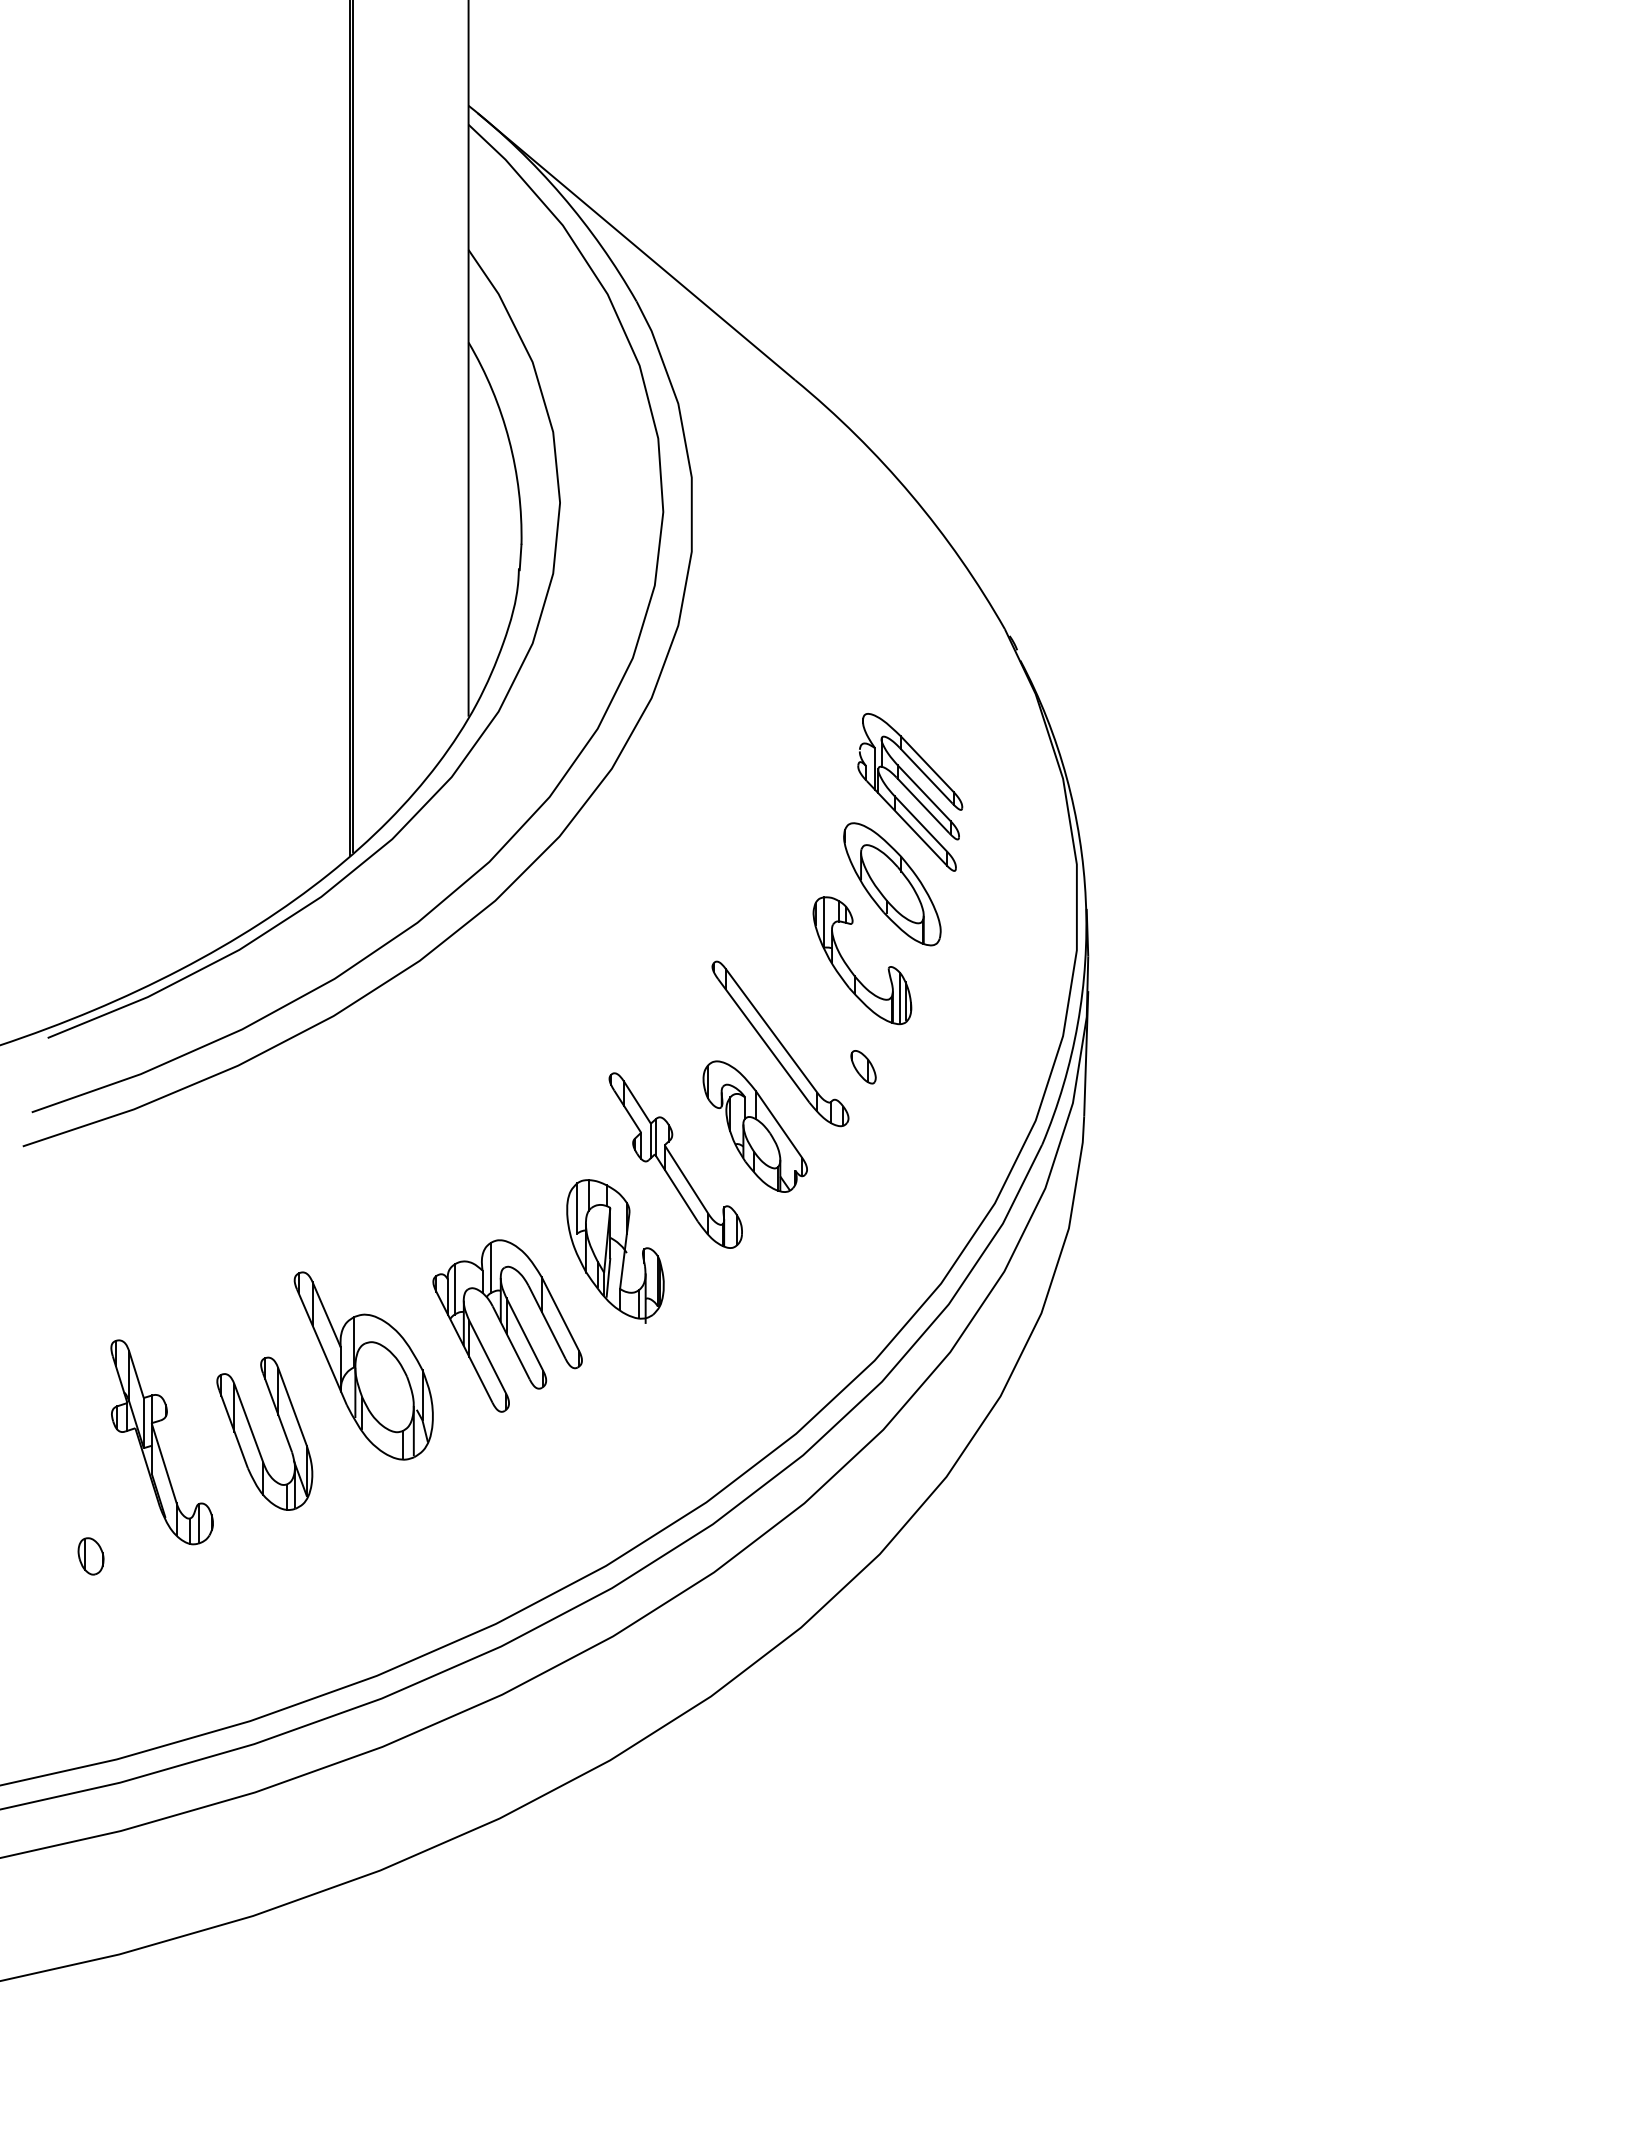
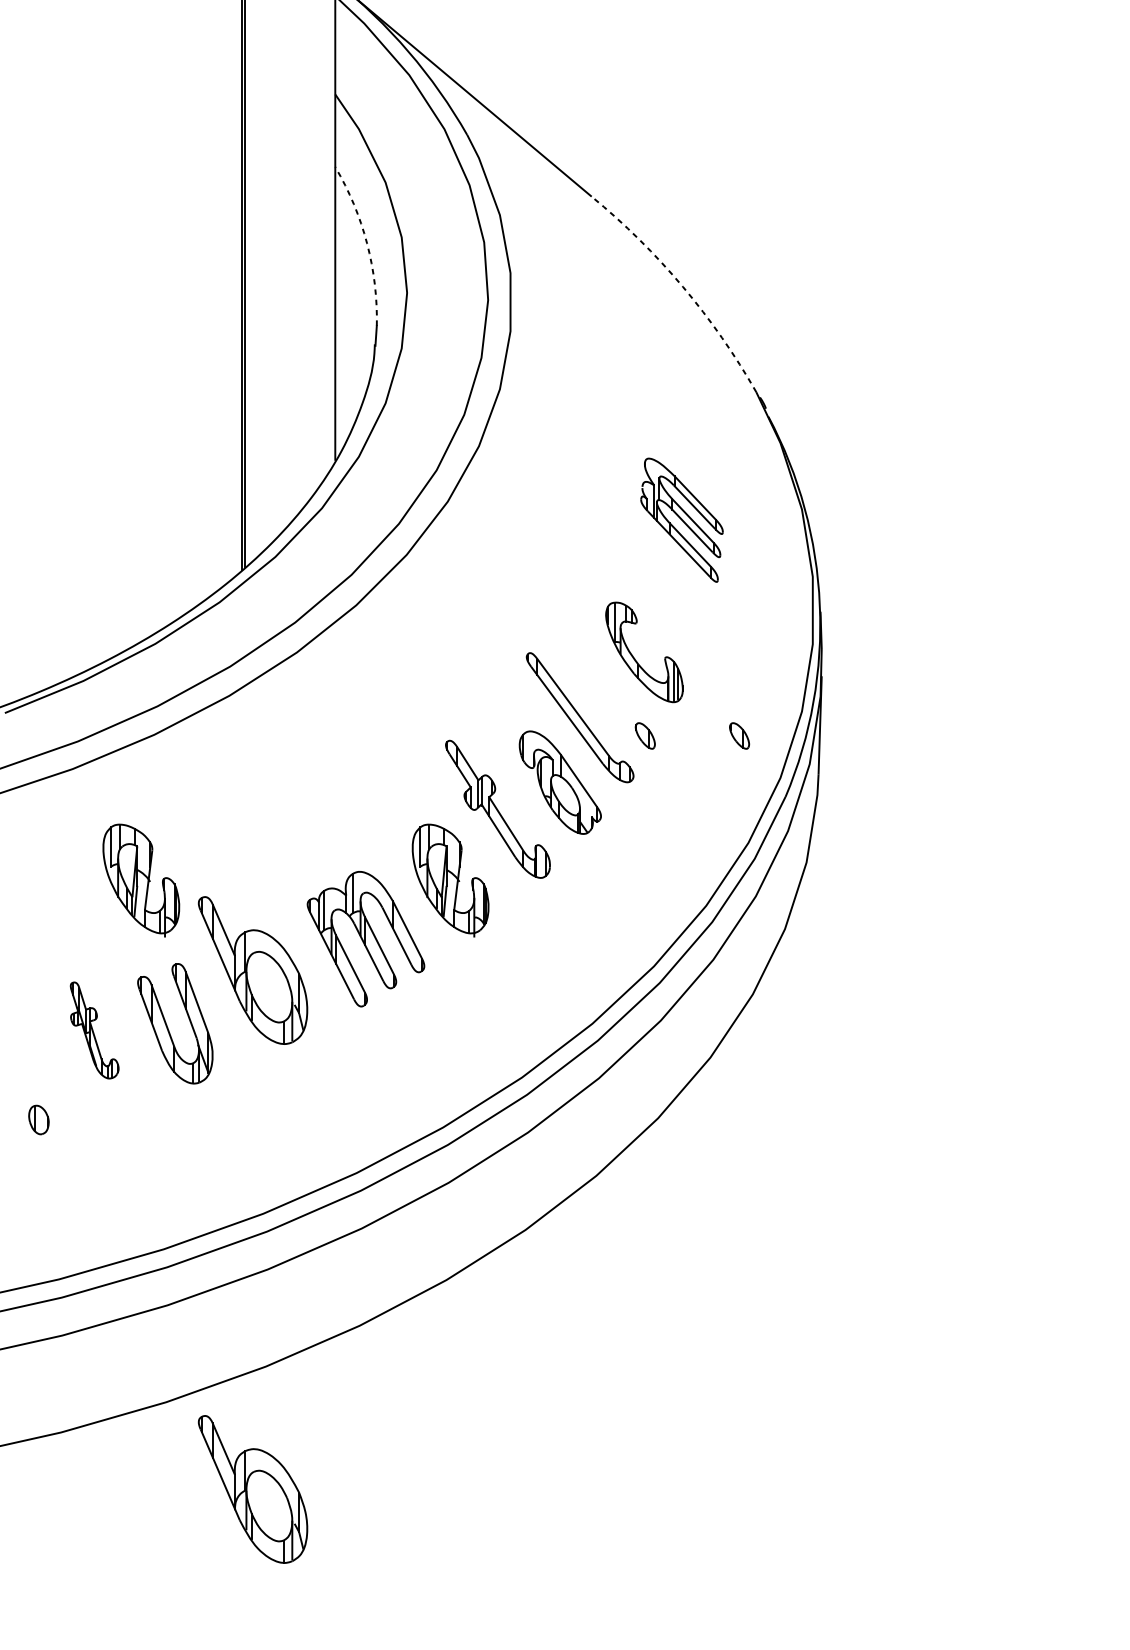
arc: (509, 439) -> (367, 243), solid -> dashed
arc: (911, 495) -> (682, 287), solid -> dashed
part: (892, 884) -> (668, 592), removed
part: (983, 1067) -> (739, 736), added
part: (221, 1251) -> (141, 880), added
part: (161, 1442) -> (94, 1030), size x0.6
part: (363, 2026) -> (252, 1489), added

